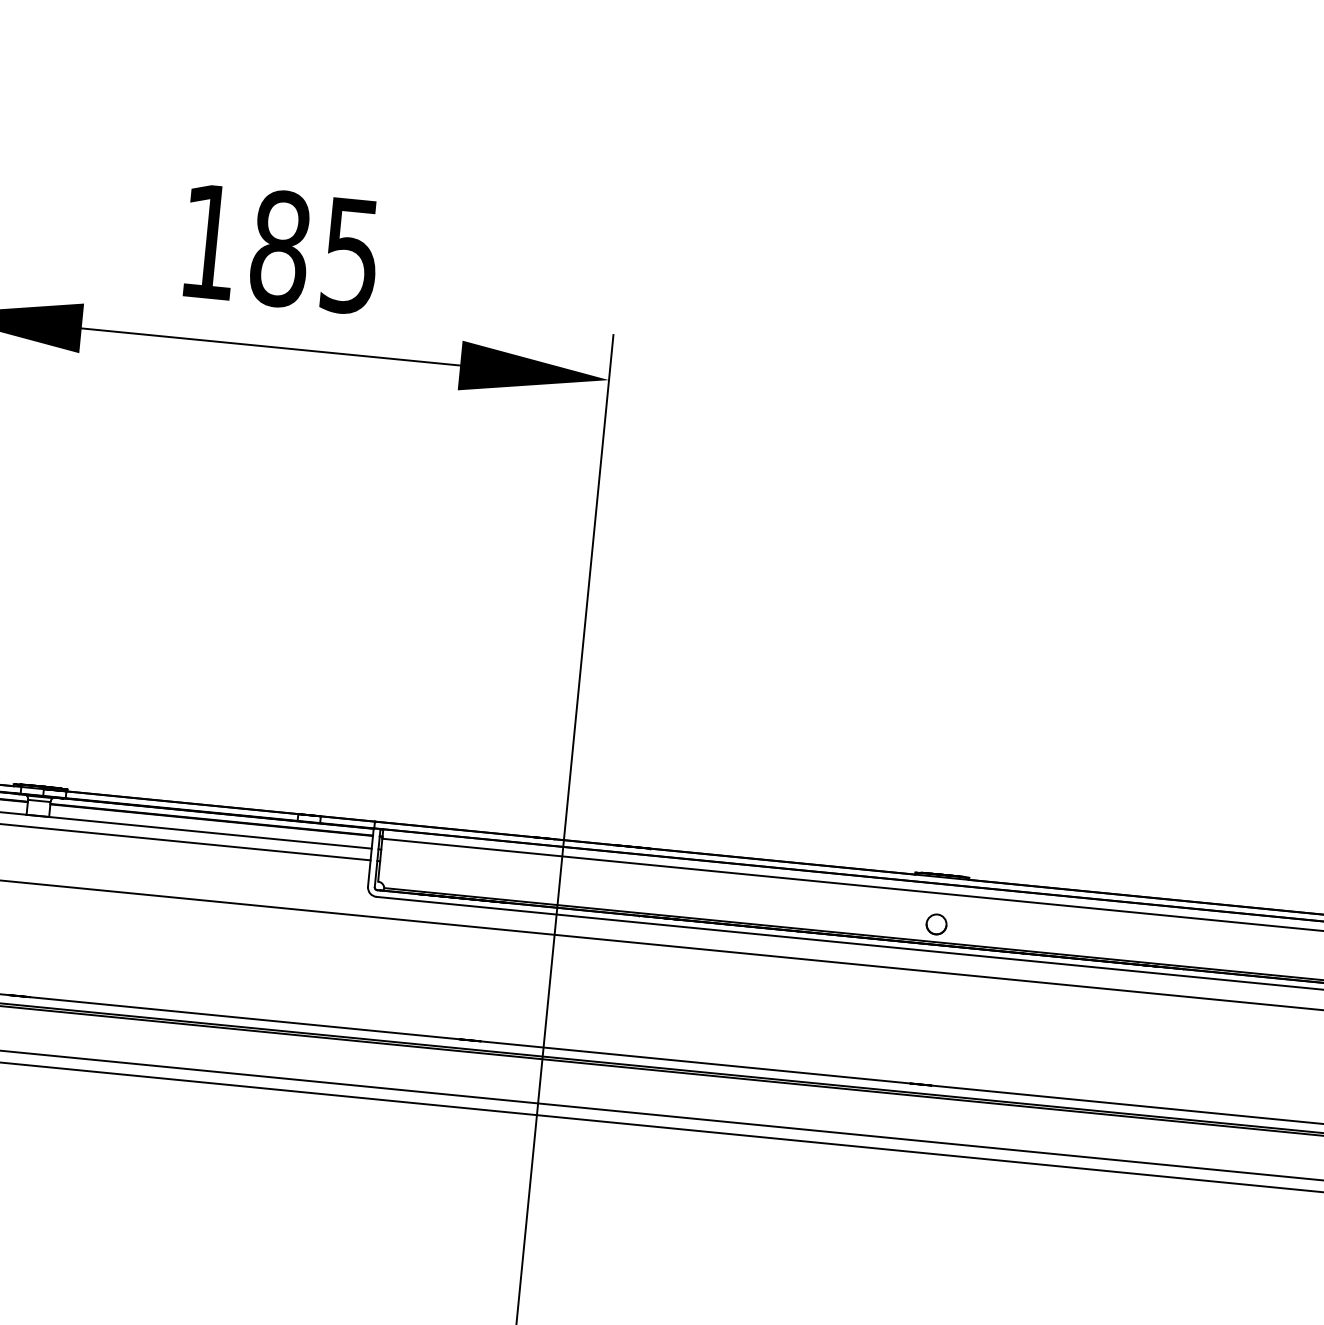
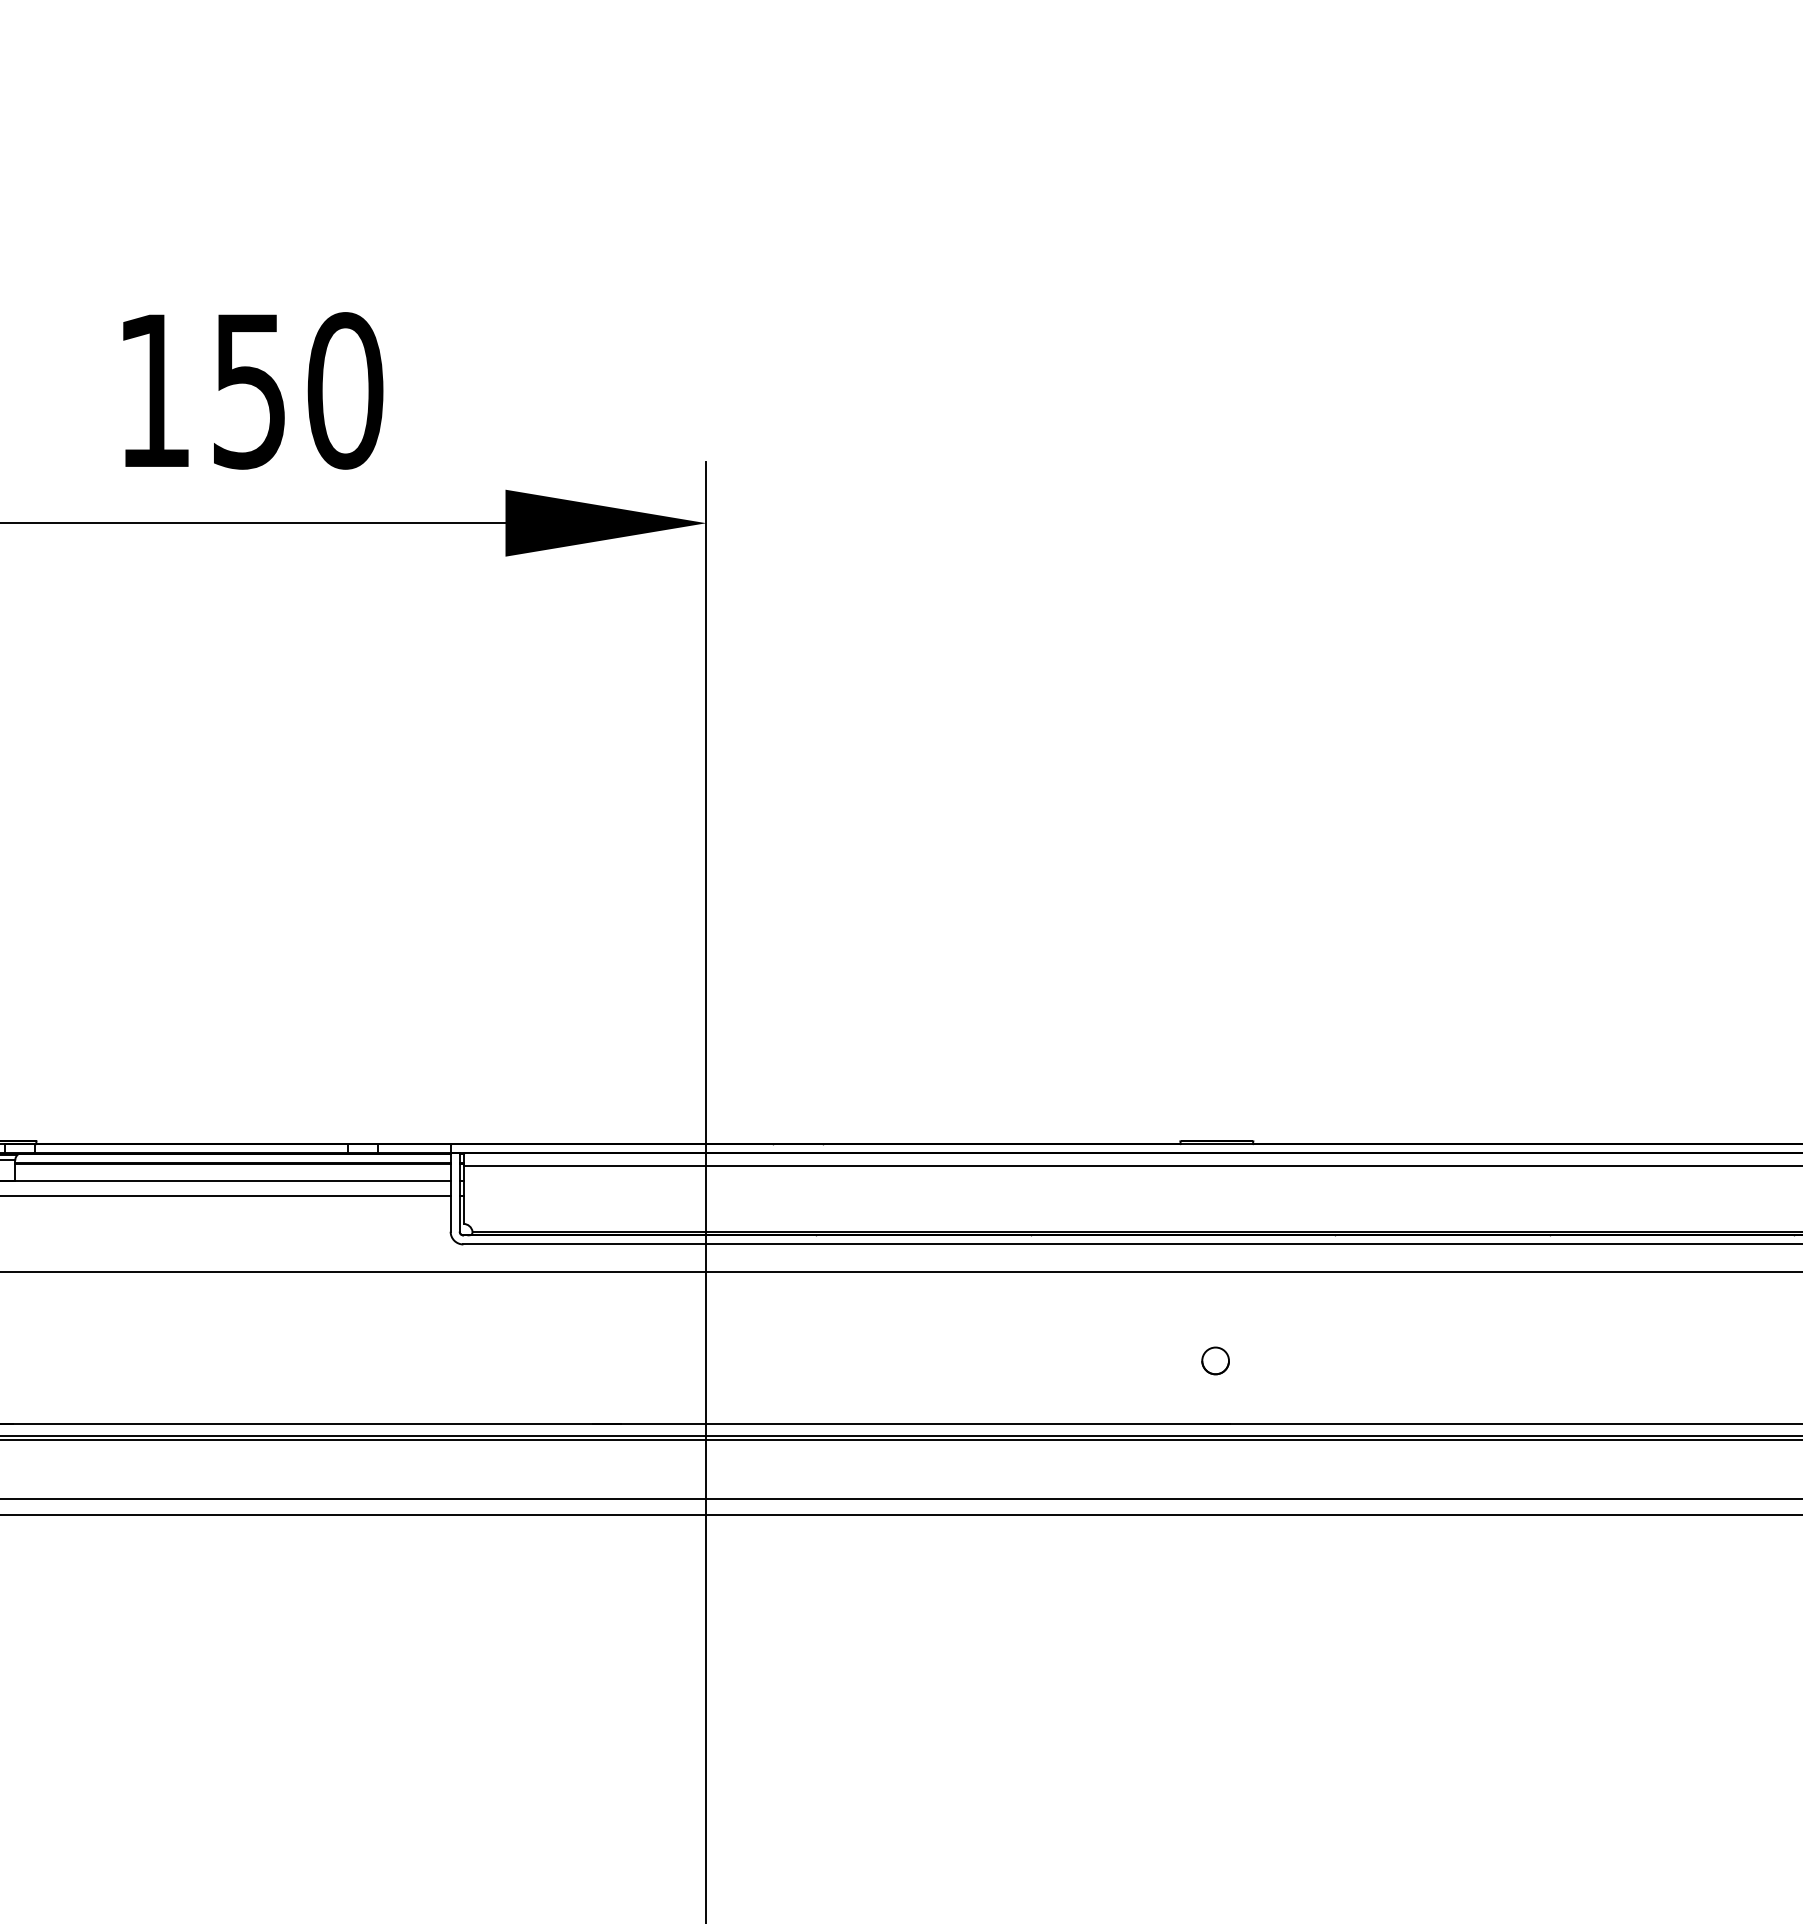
text: (315, 252) -> (297, 390), 185 -> 150
part: (936, 924) -> (1215, 1360), moved

